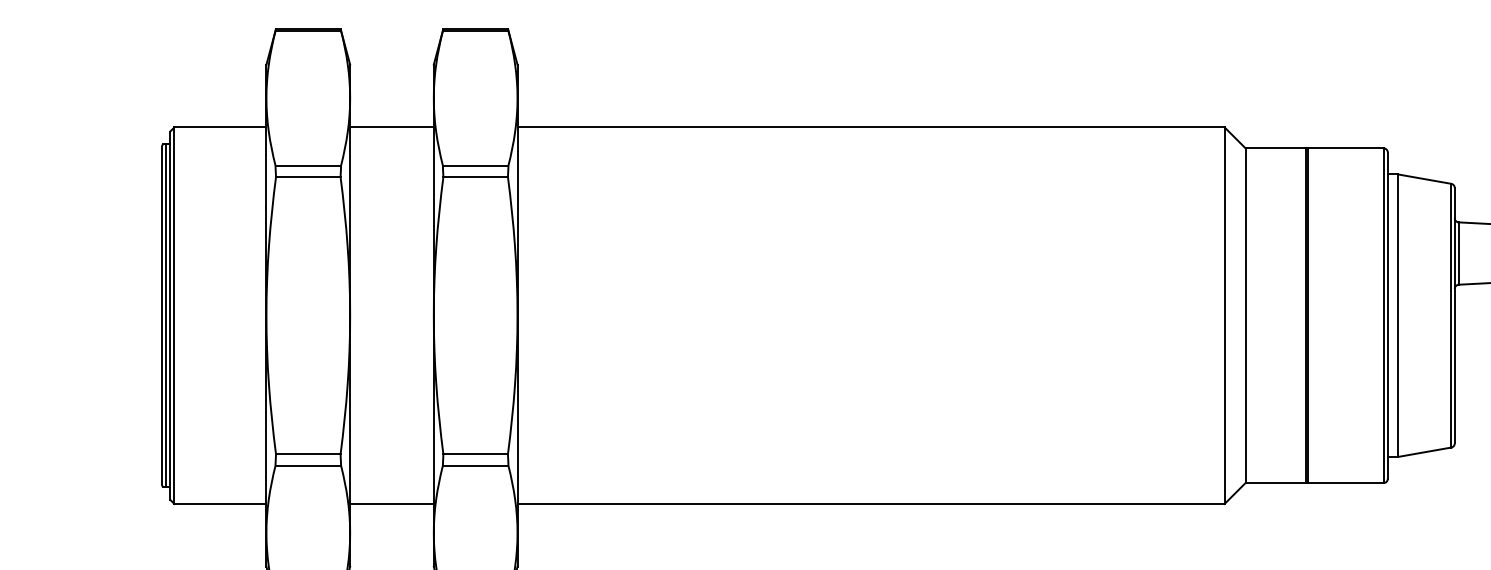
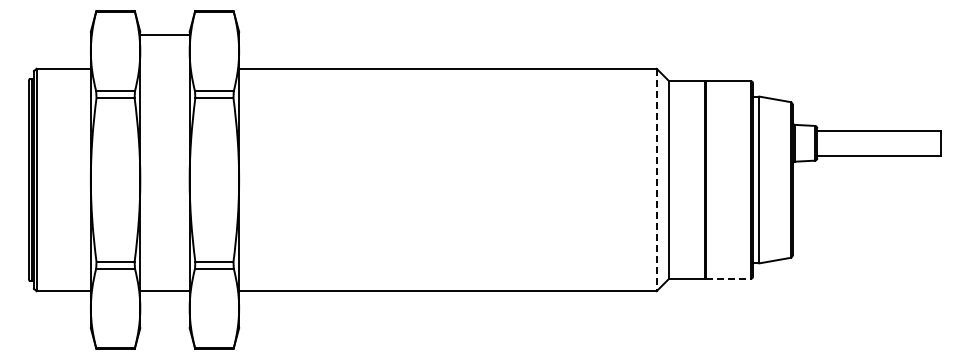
line: (391, 126) -> (164, 34), moved
line: (1224, 316) -> (656, 180), solid -> dashed
line: (1346, 482) -> (728, 278), solid -> dashed

